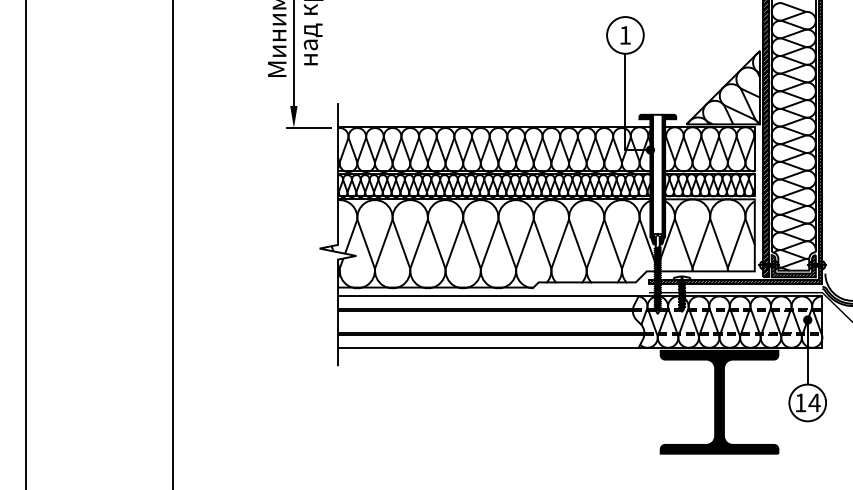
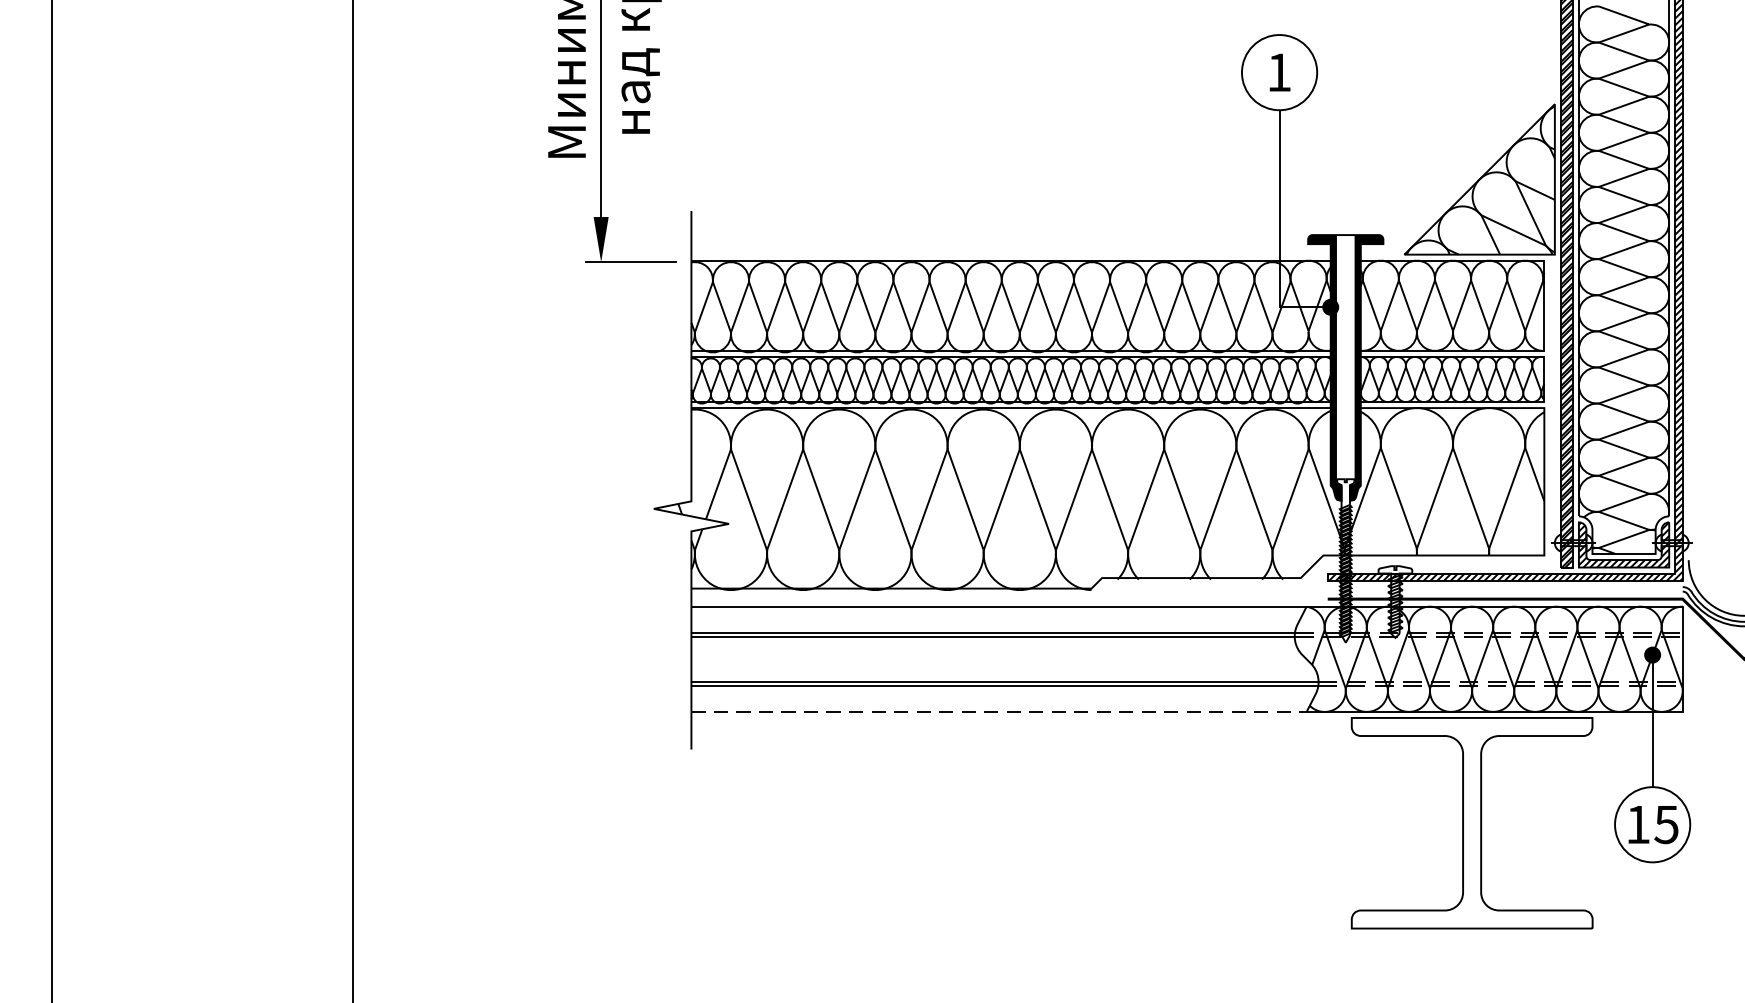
line: (488, 347) -> (999, 711), solid -> dashed
fill: (719, 401) -> (1472, 821), removed
text: (814, 402) -> (1666, 823), 14 -> 15

